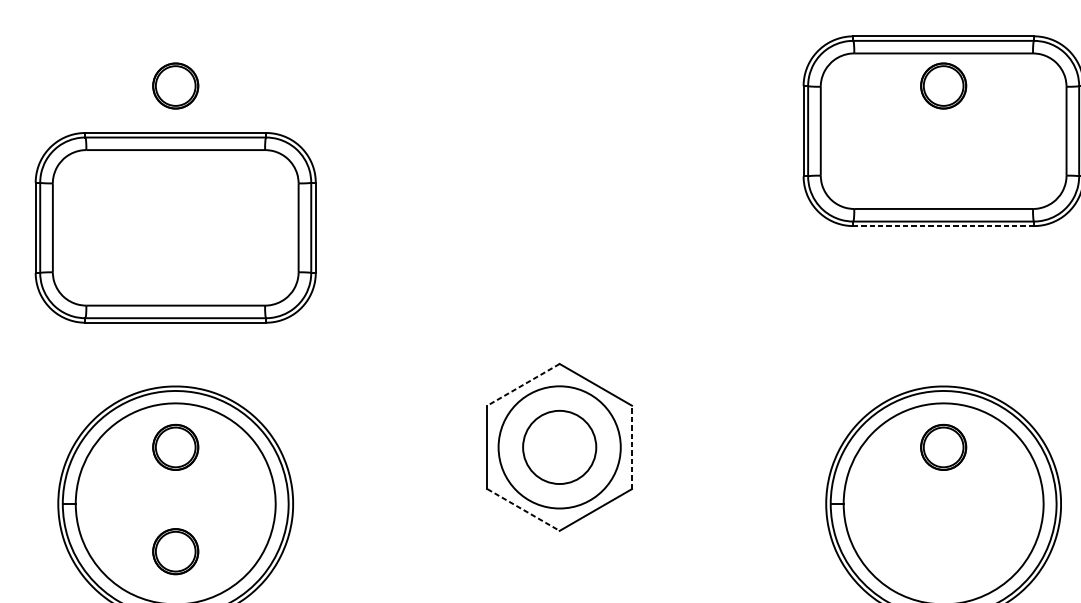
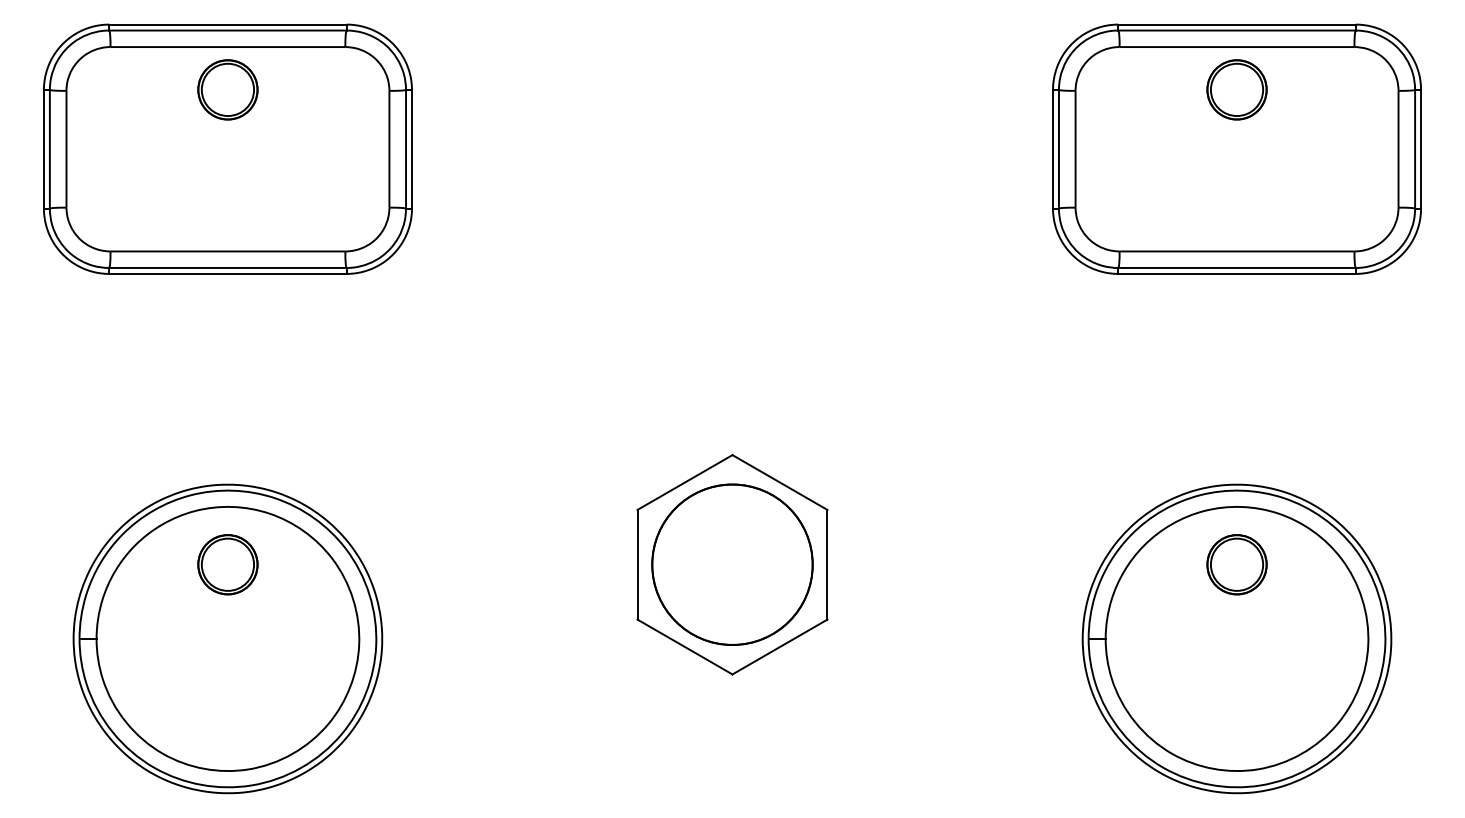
line: (944, 225) -> (1237, 273), dashed -> solid
part: (175, 227) -> (227, 148), moved
line: (523, 384) -> (685, 482), dashed -> solid
circle: (559, 447) -> (732, 564), size x1.67
line: (631, 447) -> (827, 564), dashed -> solid
line: (523, 510) -> (685, 647), dashed -> solid
part: (175, 551) -> (227, 701), removed

